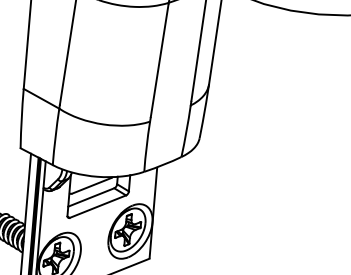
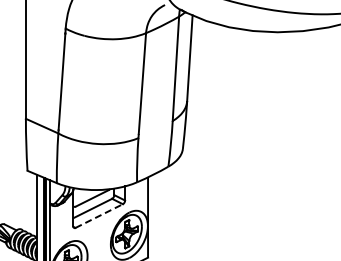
line: (98, 207) -> (99, 216), solid -> dashed

